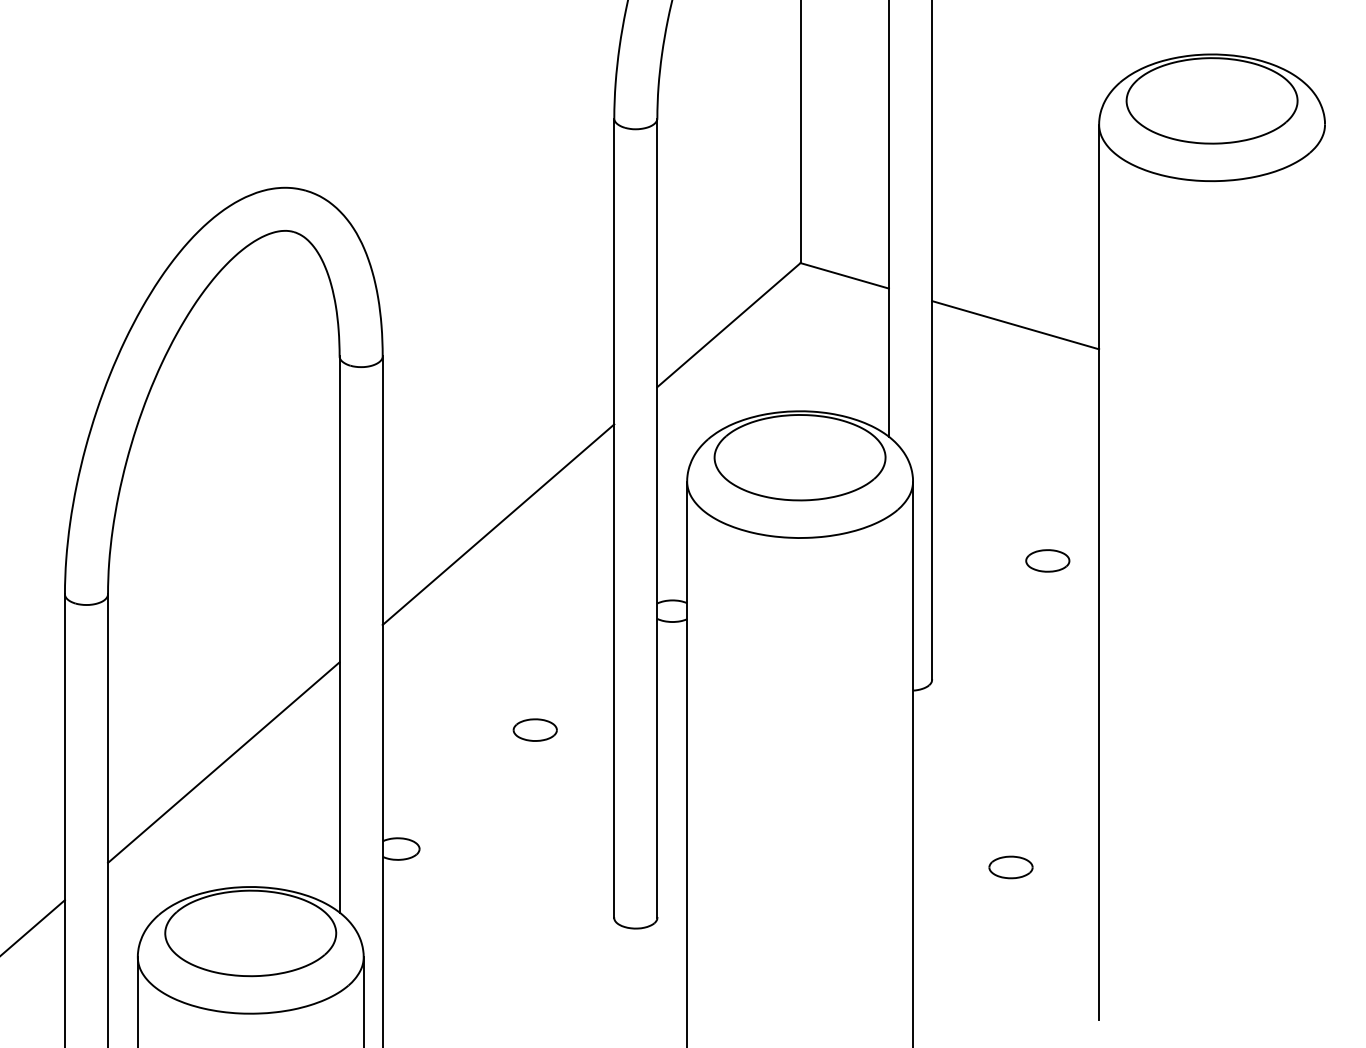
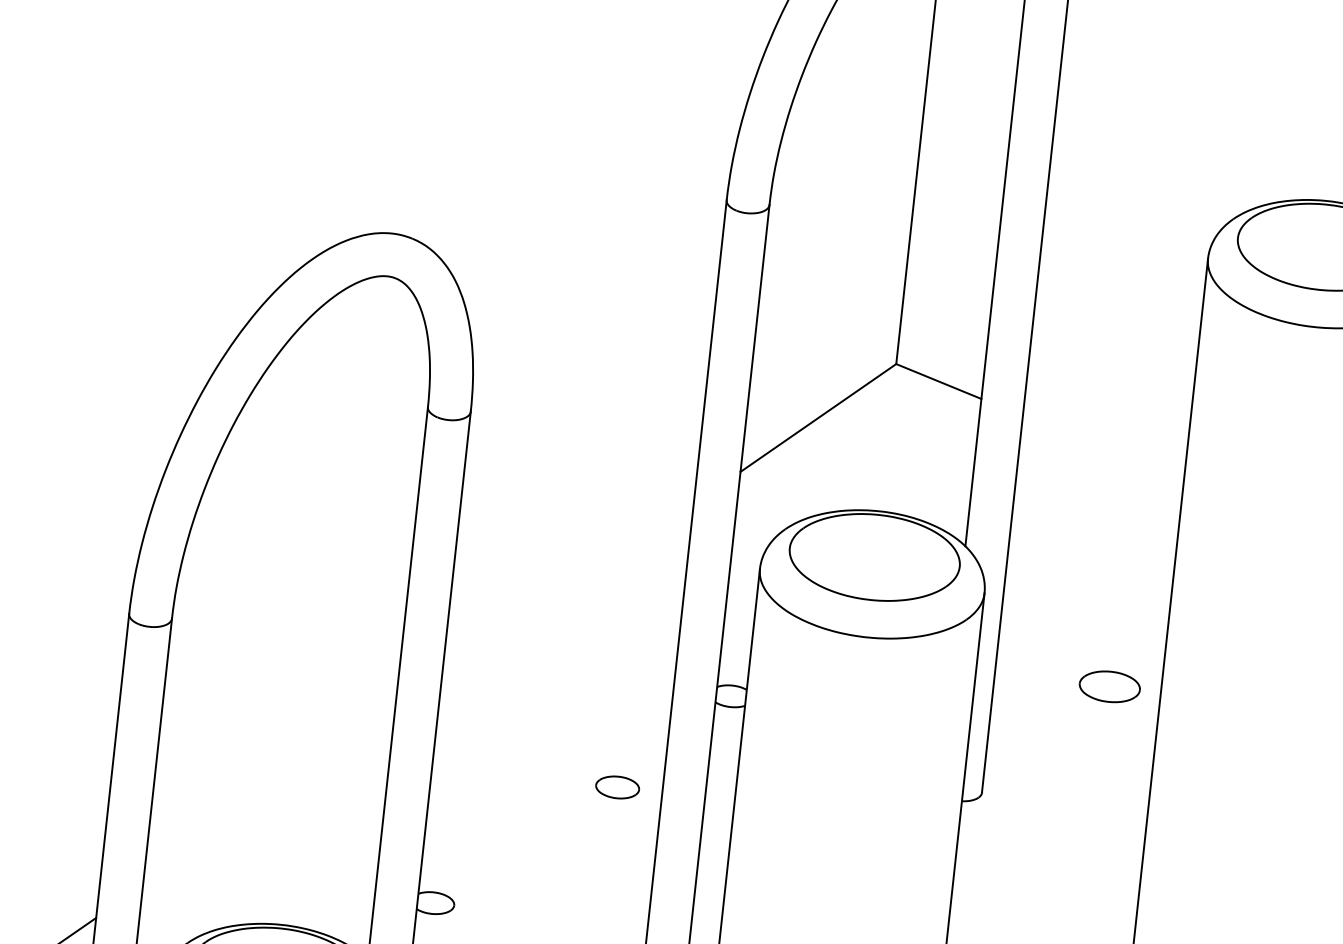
line: (1015, 325) -> (1103, 449), removed
line: (498, 524) -> (567, 591), removed
part: (1047, 560) -> (1109, 686), size x1.4
part: (534, 729) -> (616, 786), moved
line: (223, 762) -> (268, 798), removed

